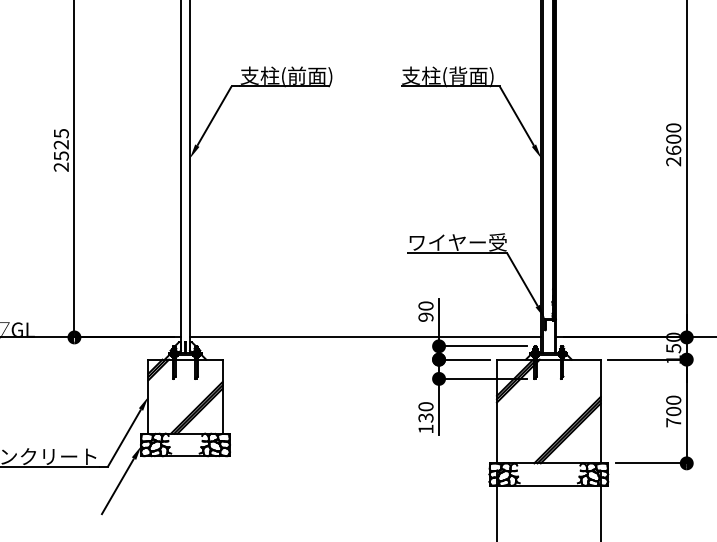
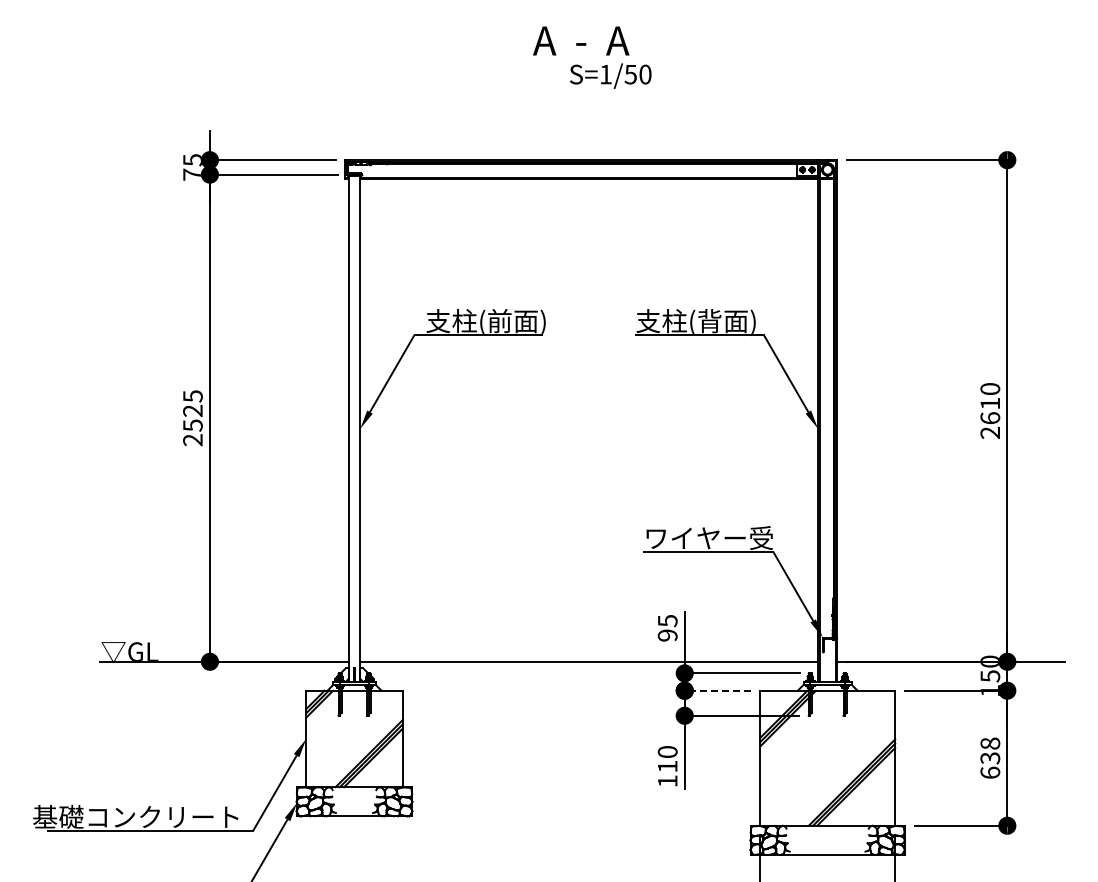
text: (673, 139) -> (990, 403), 2600 -> 2610
text: (425, 306) -> (667, 621), 90 -> 95
line: (464, 359) -> (717, 690), solid -> dashed
text: (673, 410) -> (990, 757), 700 -> 638
text: (425, 417) -> (667, 766), 130 -> 110

